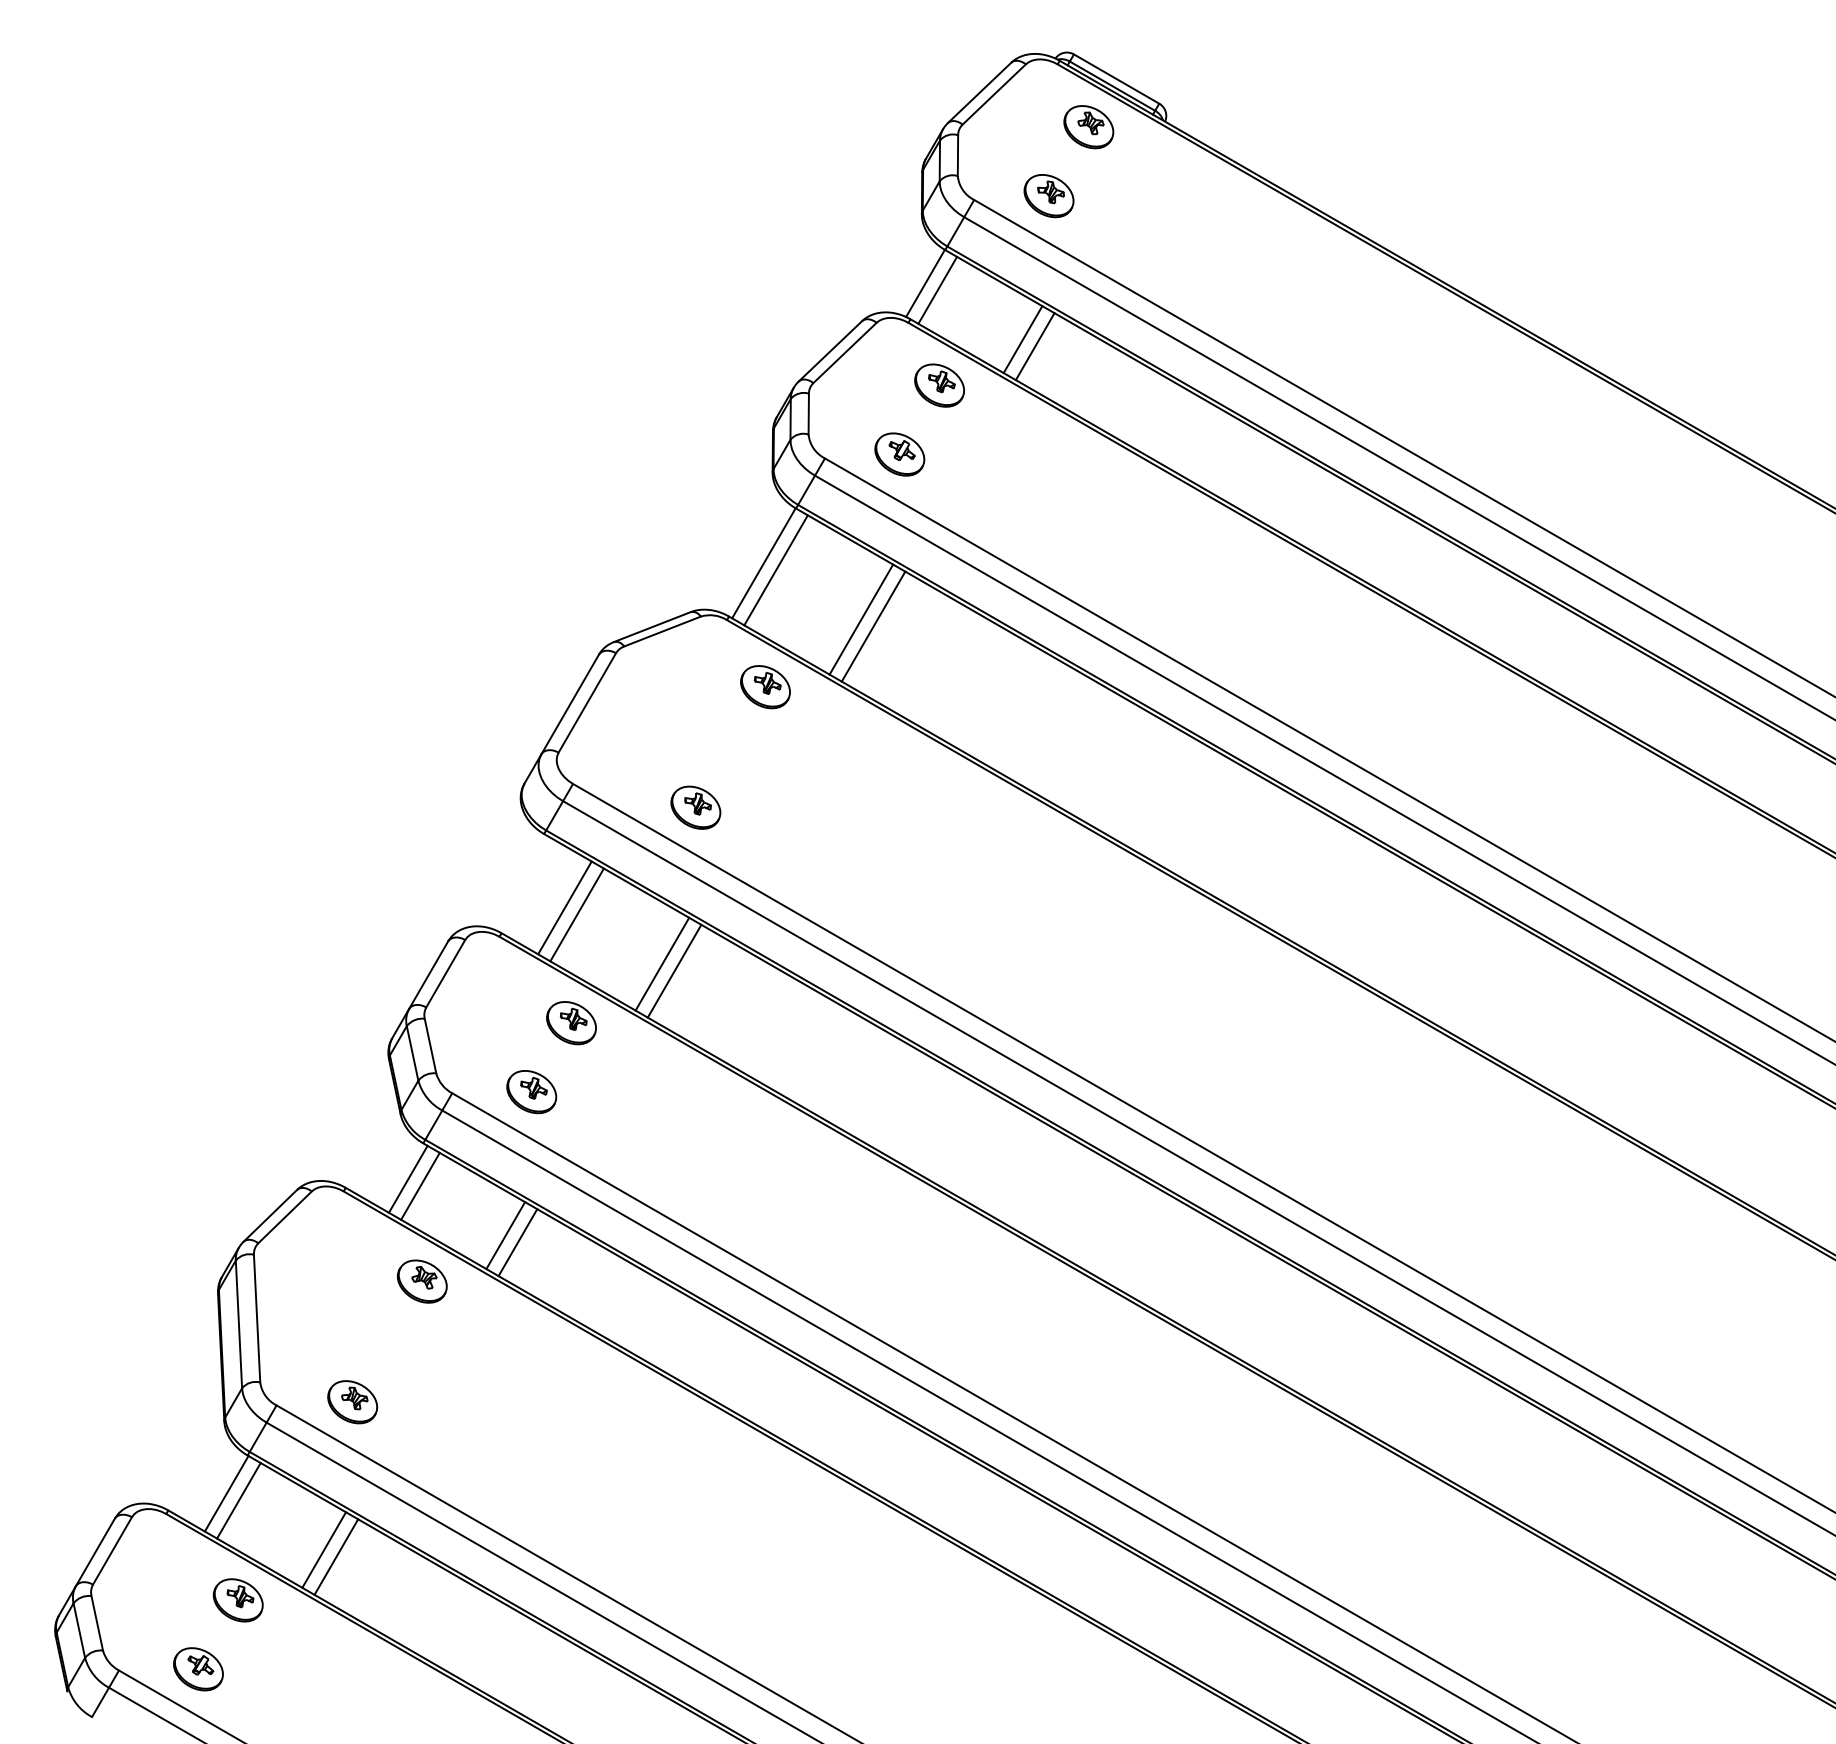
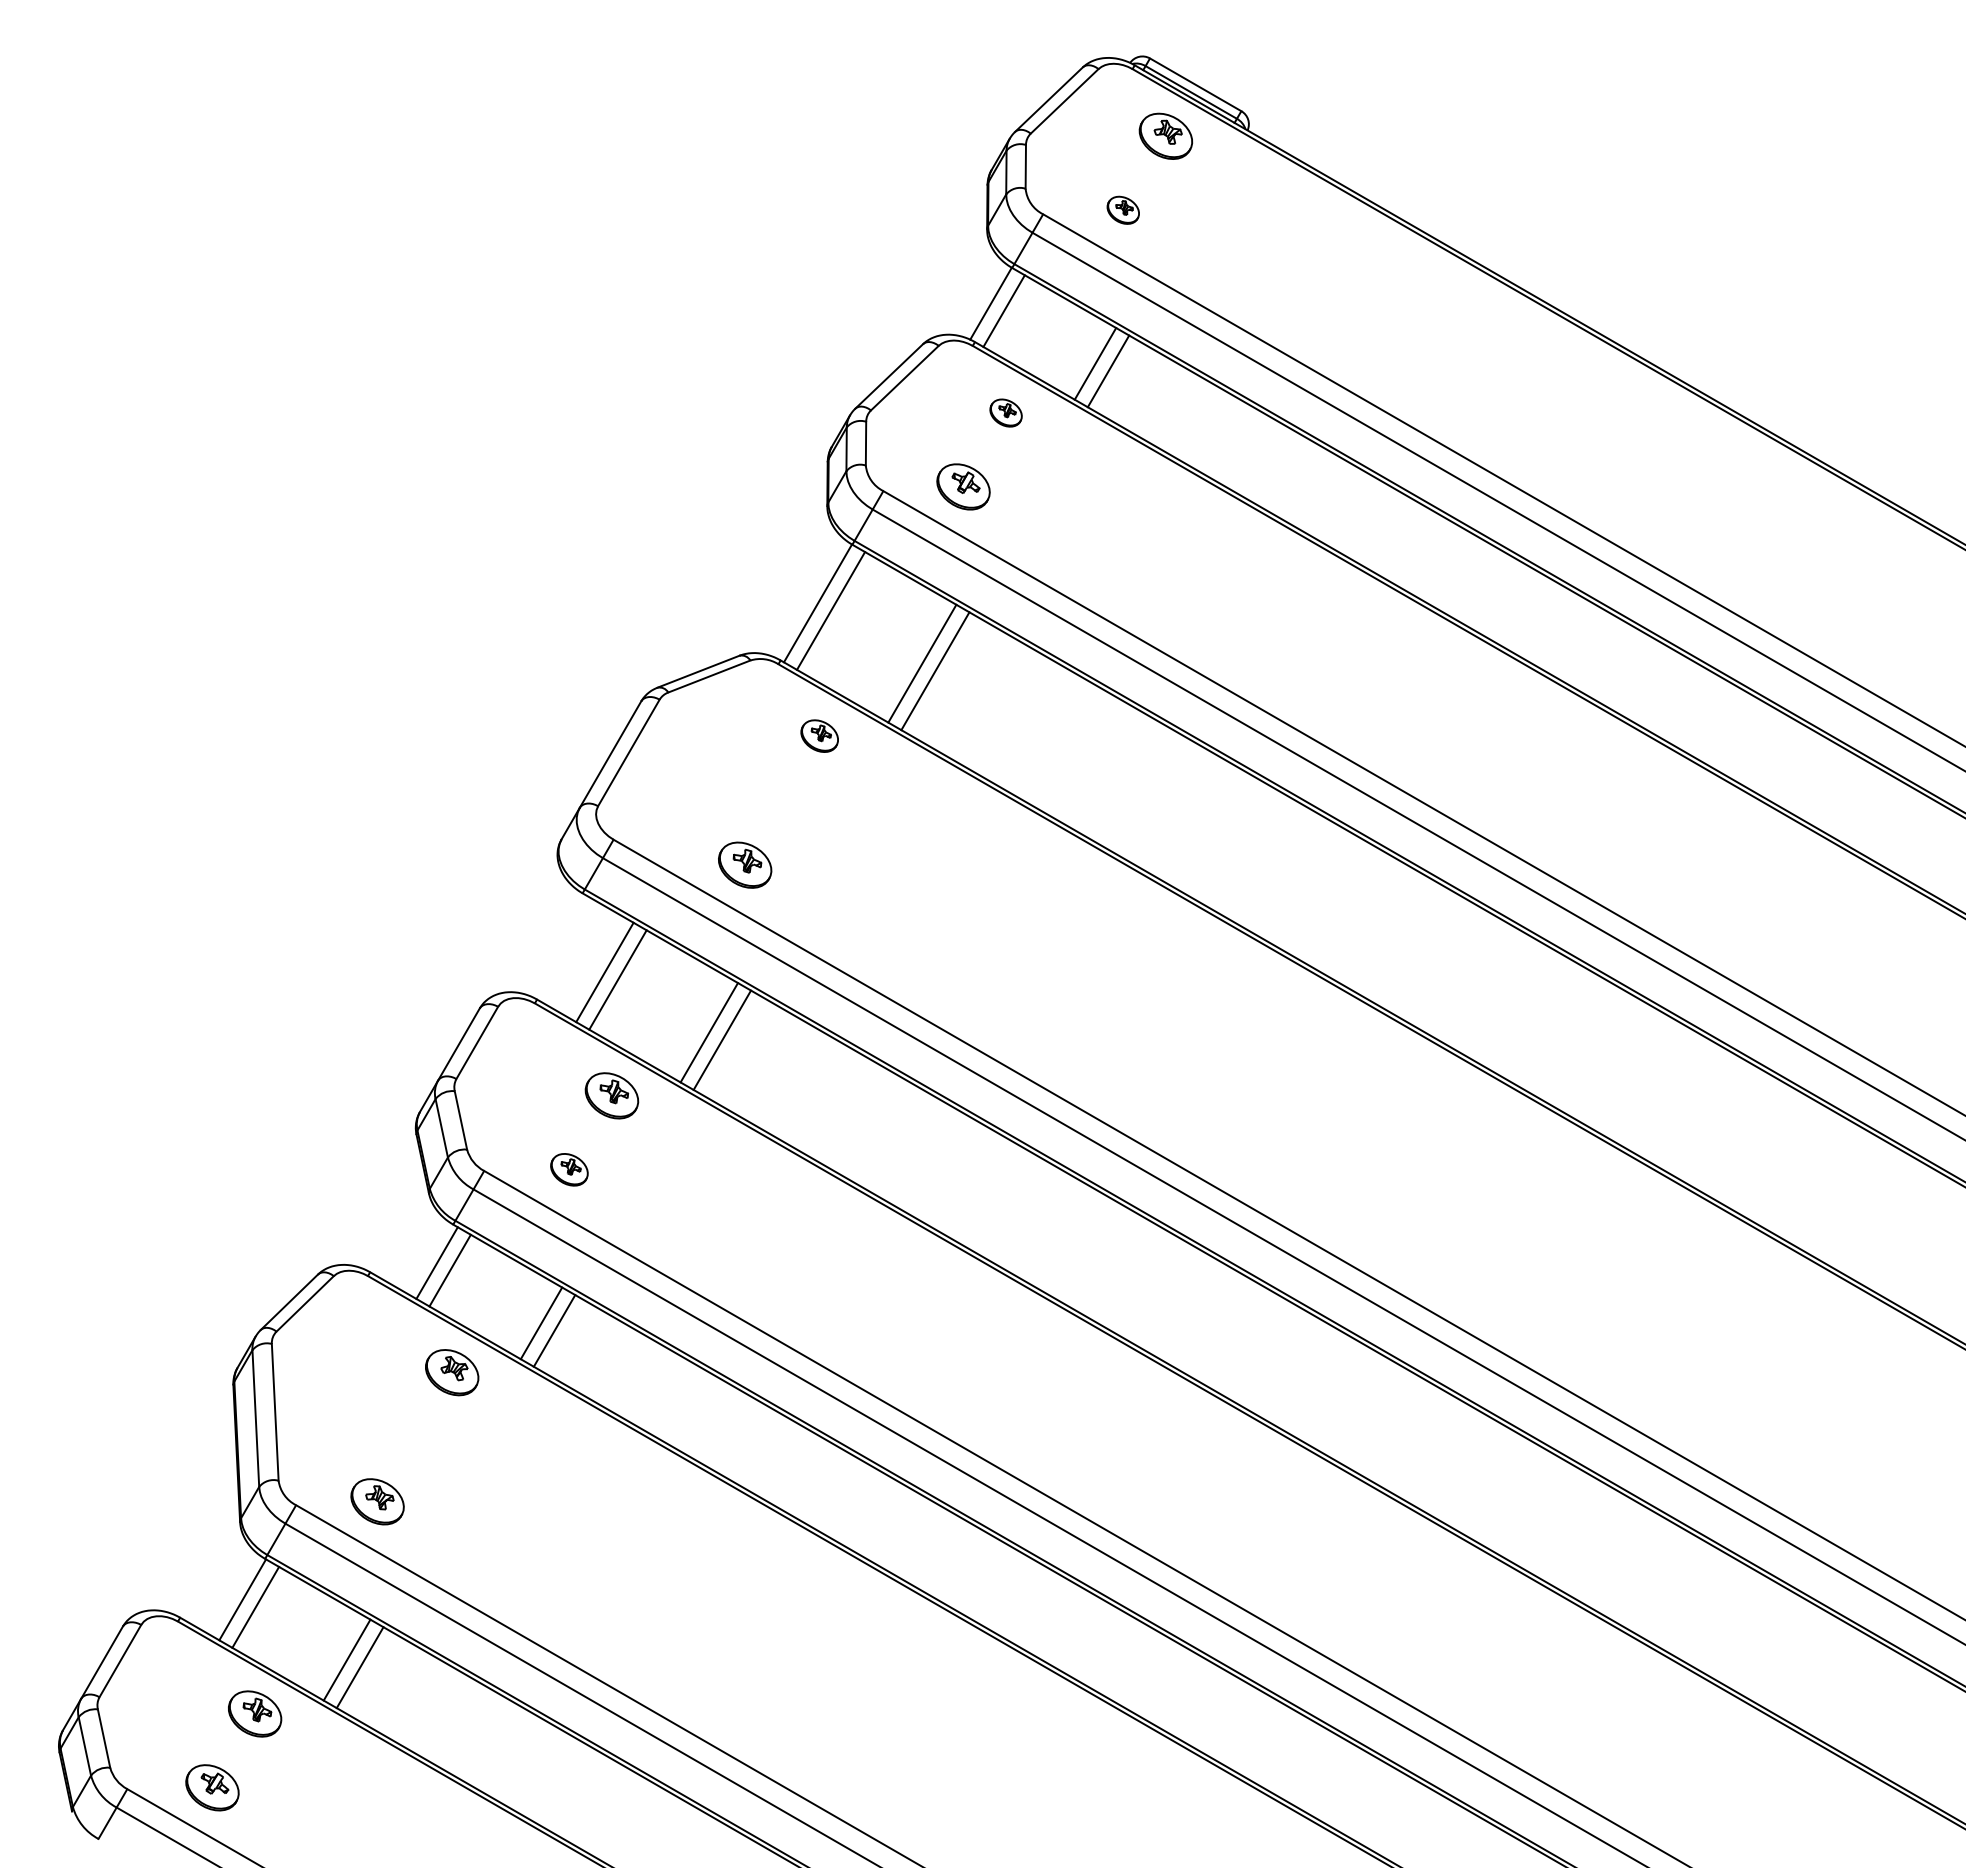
part: (1048, 196) -> (1122, 210), size x0.6
part: (939, 385) -> (1006, 413), size x0.6
part: (765, 687) -> (819, 736), size x0.7
part: (531, 1092) -> (569, 1170), size x0.7

